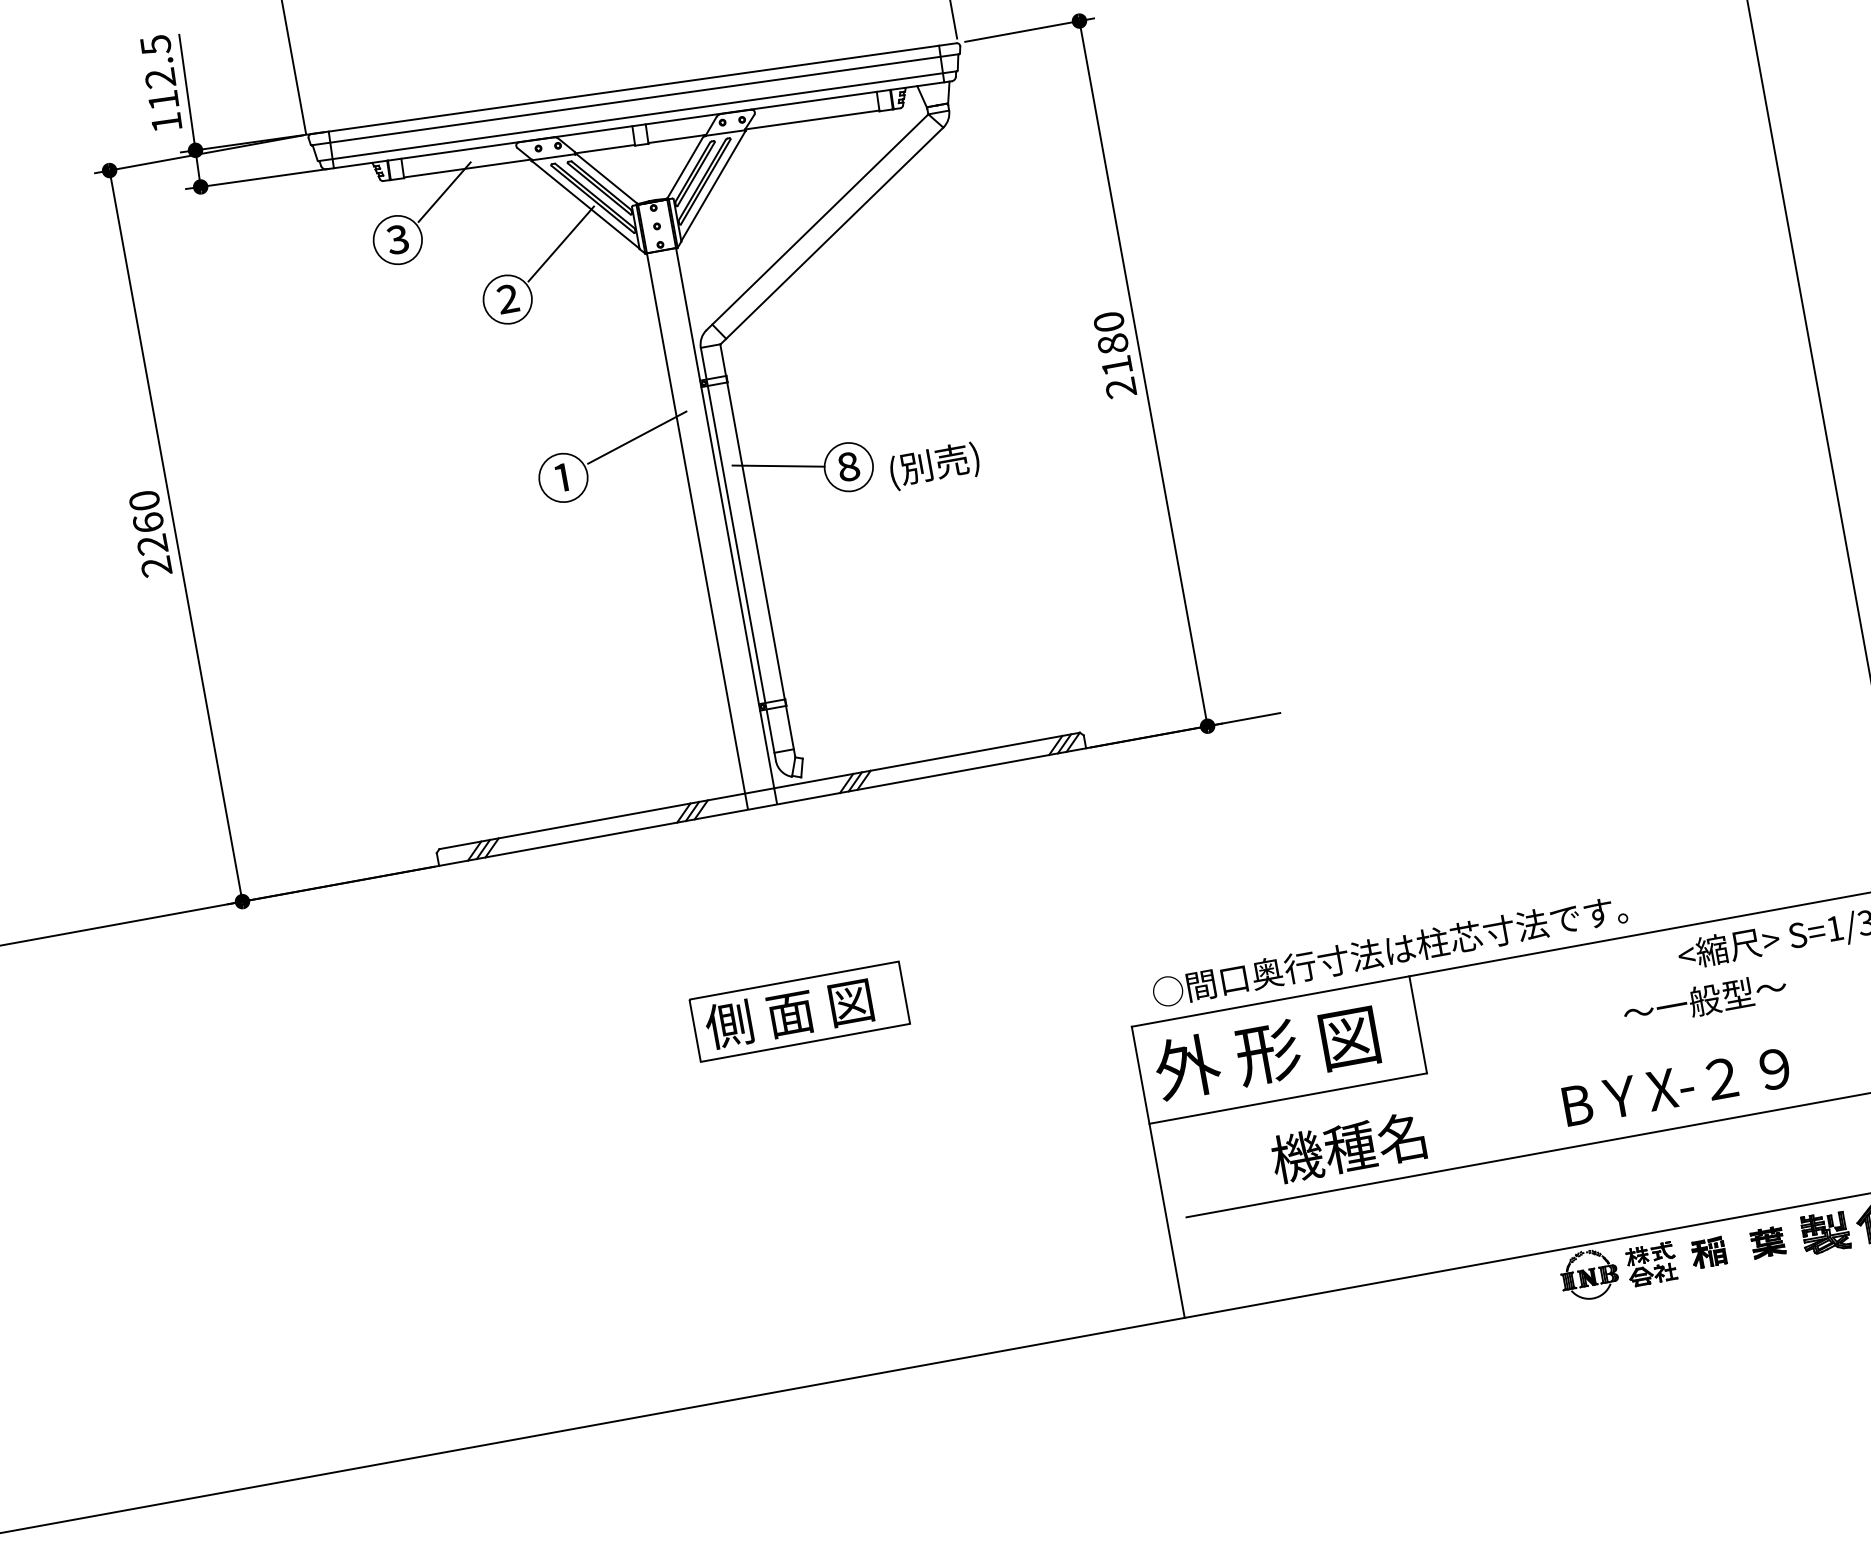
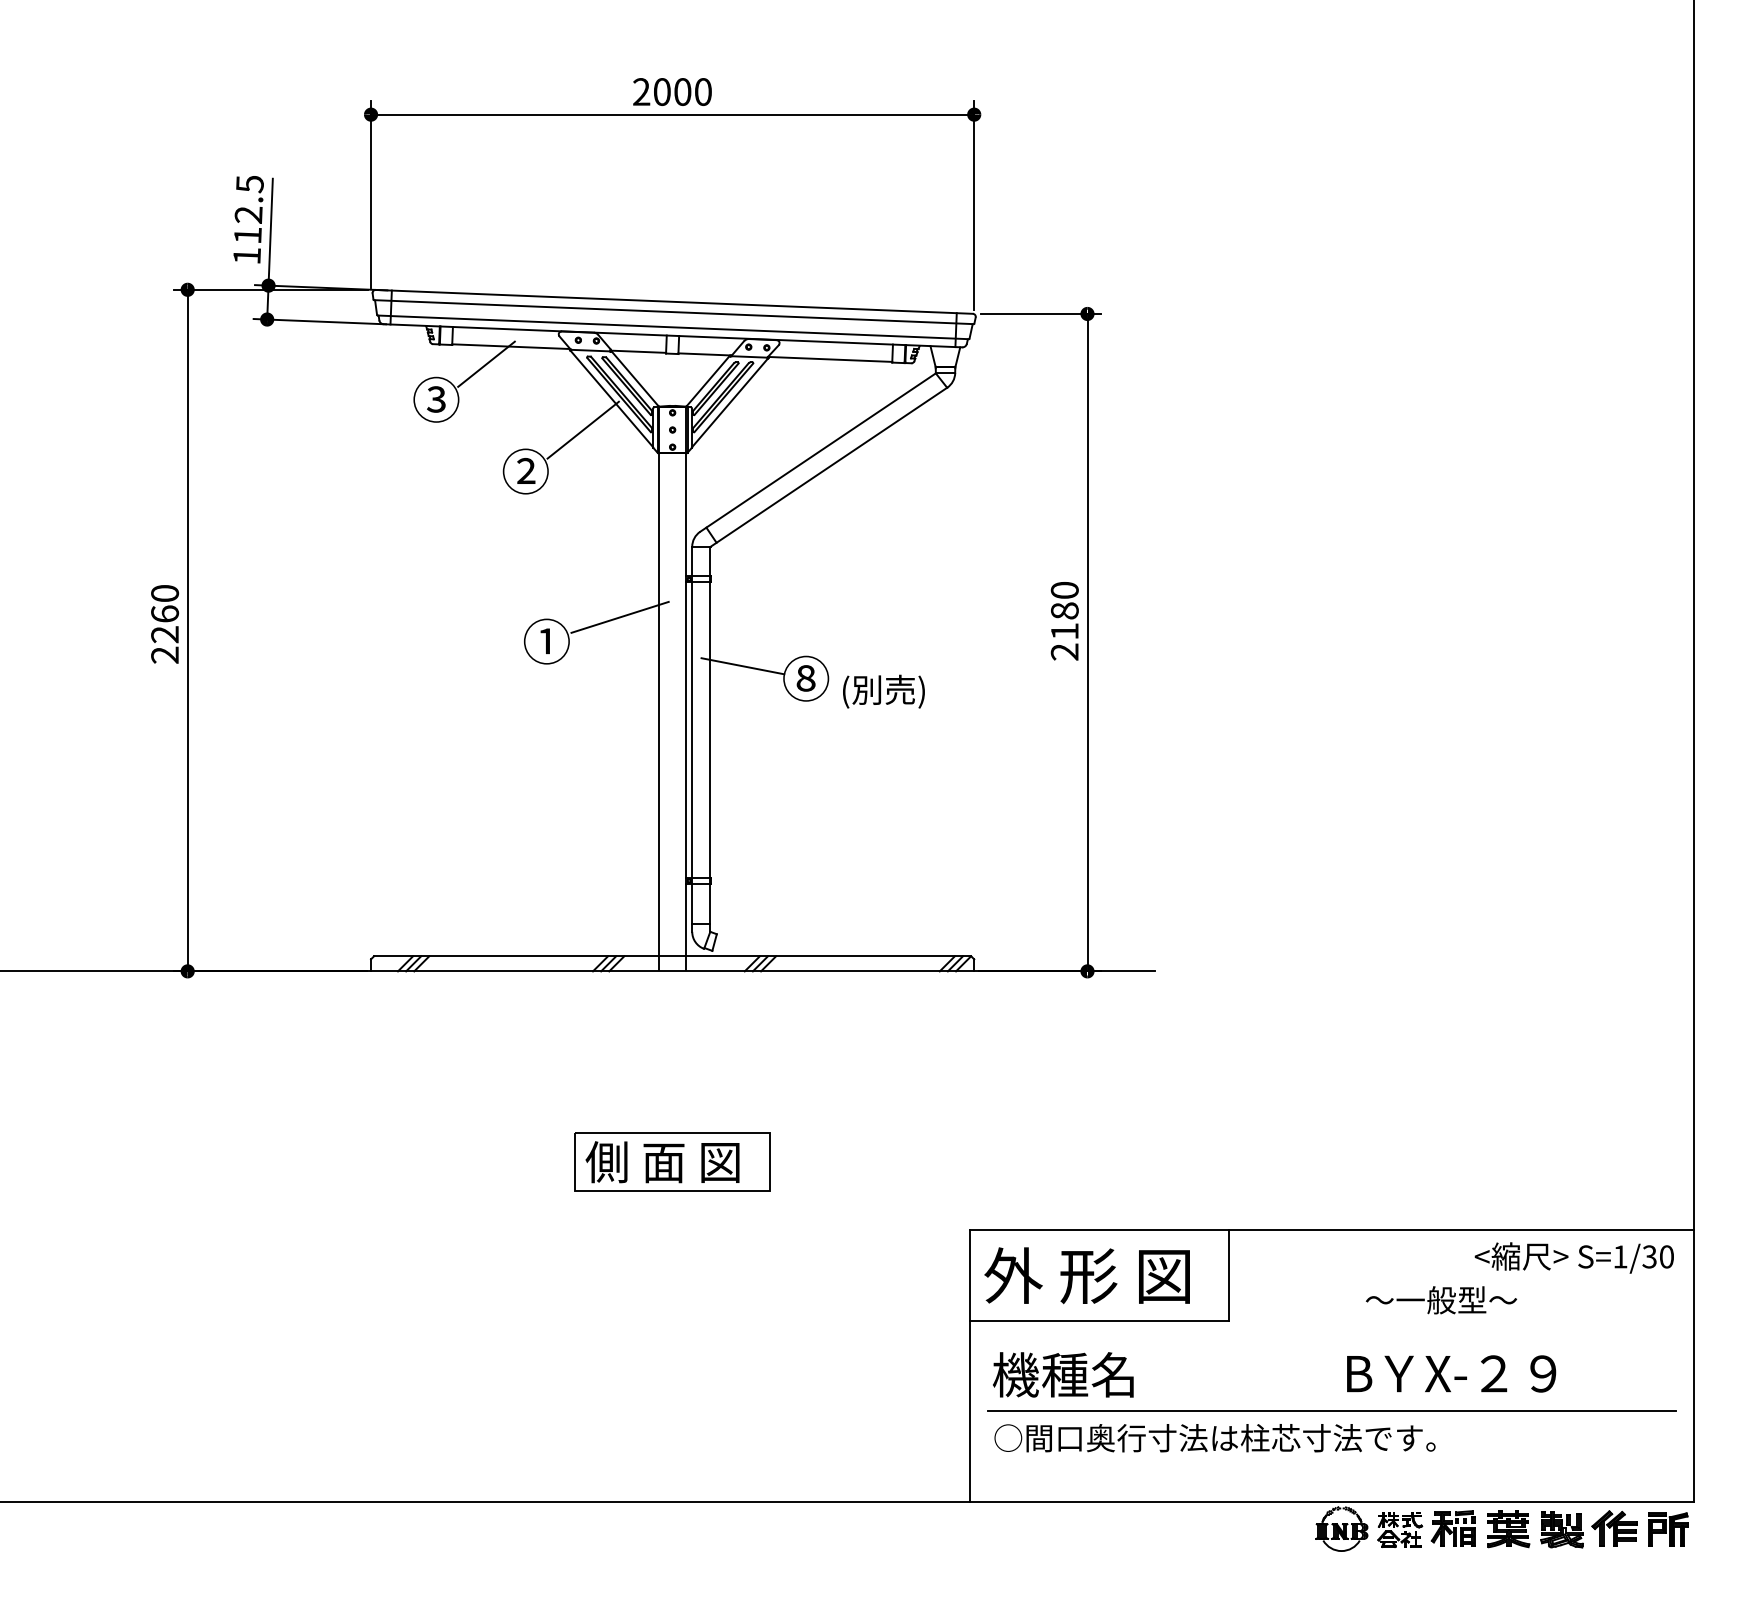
text: (1389, 951) -> (1214, 1438), moved
text: (1705, 1000) -> (1441, 1300), moved
text: (1348, 1147) -> (1063, 1374), moved
part: (1767, 1242) -> (1508, 1529), size x1.43
part: (1707, 1252) -> (1452, 1528), size x1.43

